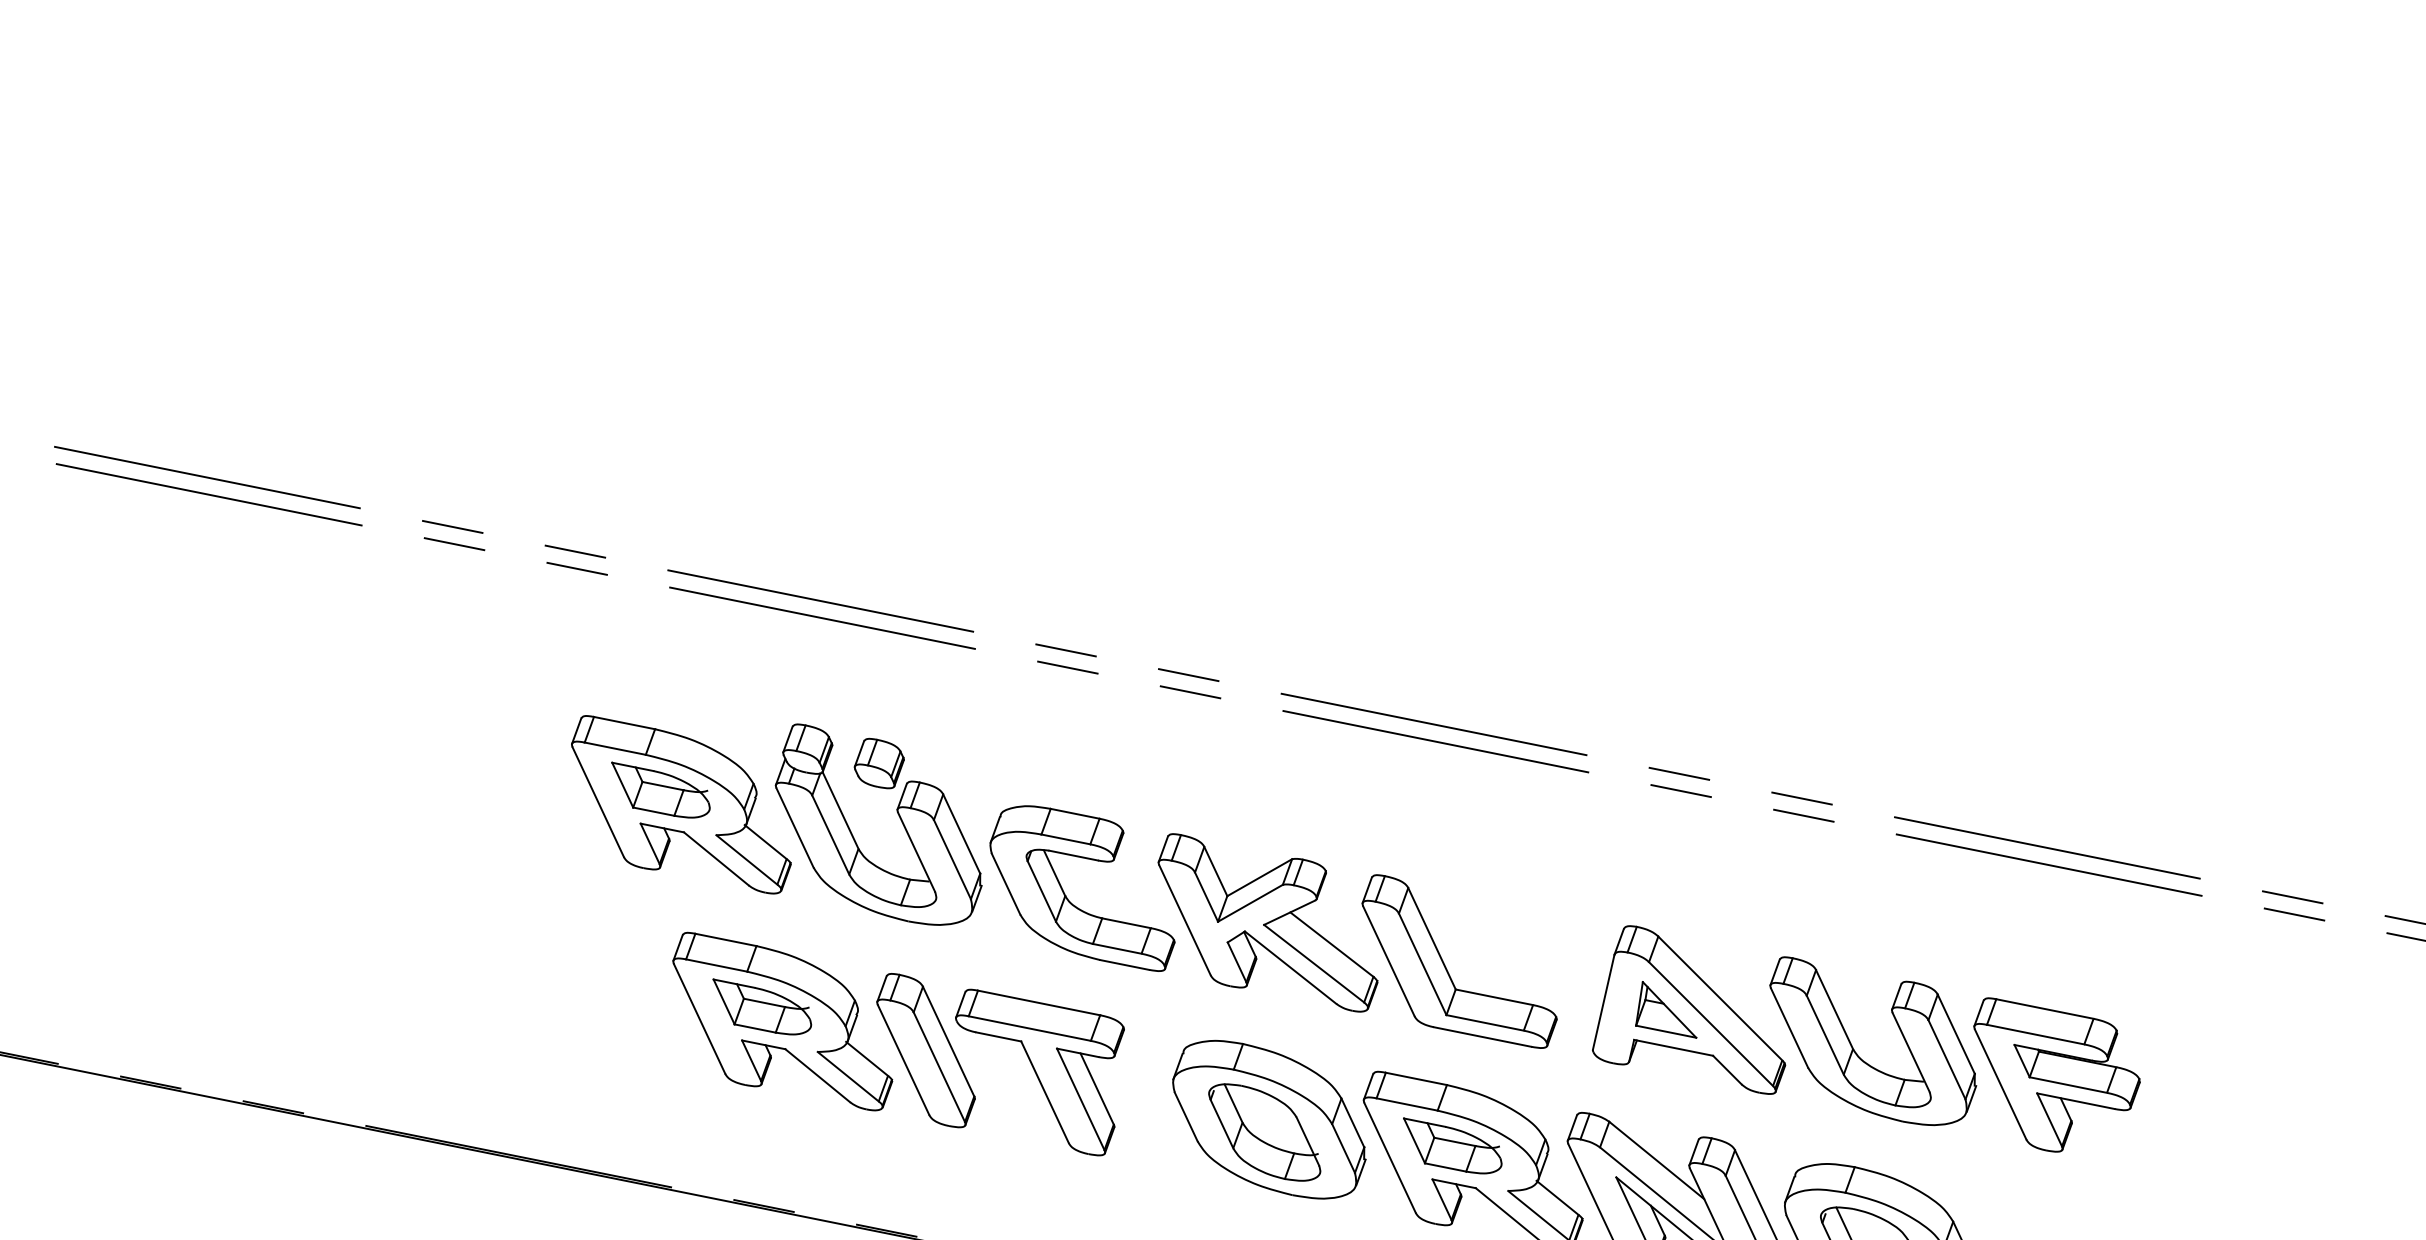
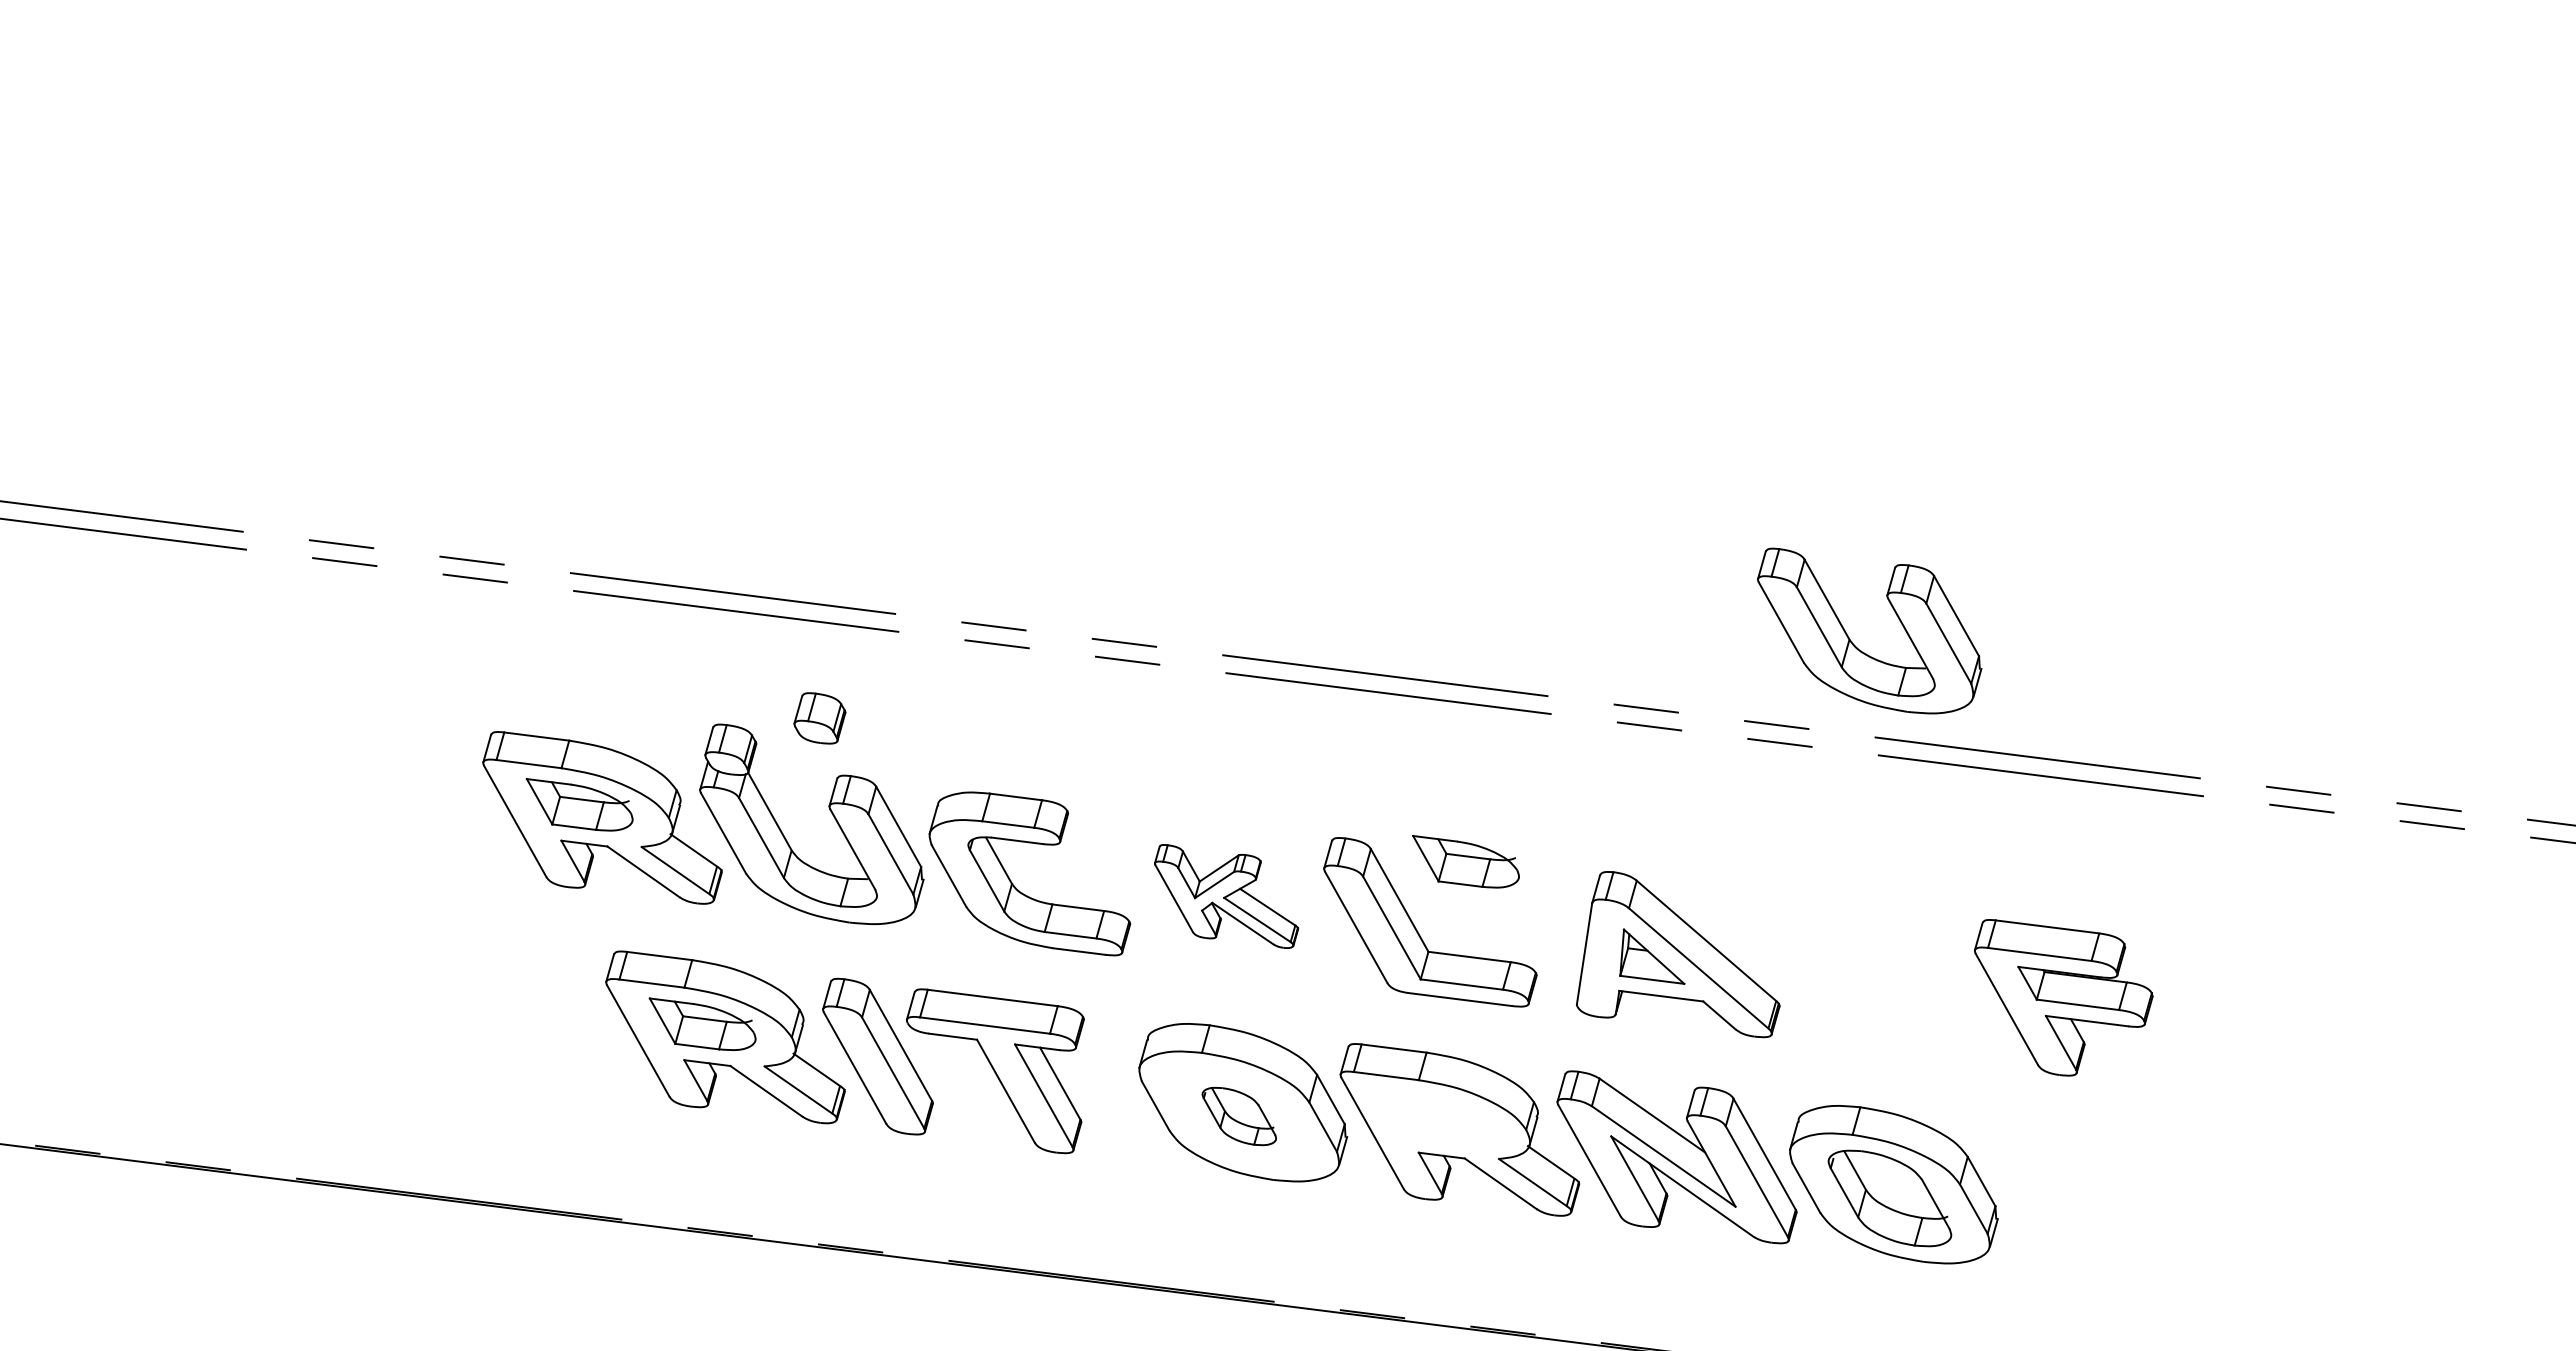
part: (878, 763) -> (819, 718), moved
part: (1267, 922) -> (1226, 896), size x0.6
part: (1857, 1053) -> (1854, 644), moved
part: (1264, 1132) -> (1239, 1116), size x0.6
part: (1451, 1146) -> (1465, 861), moved

